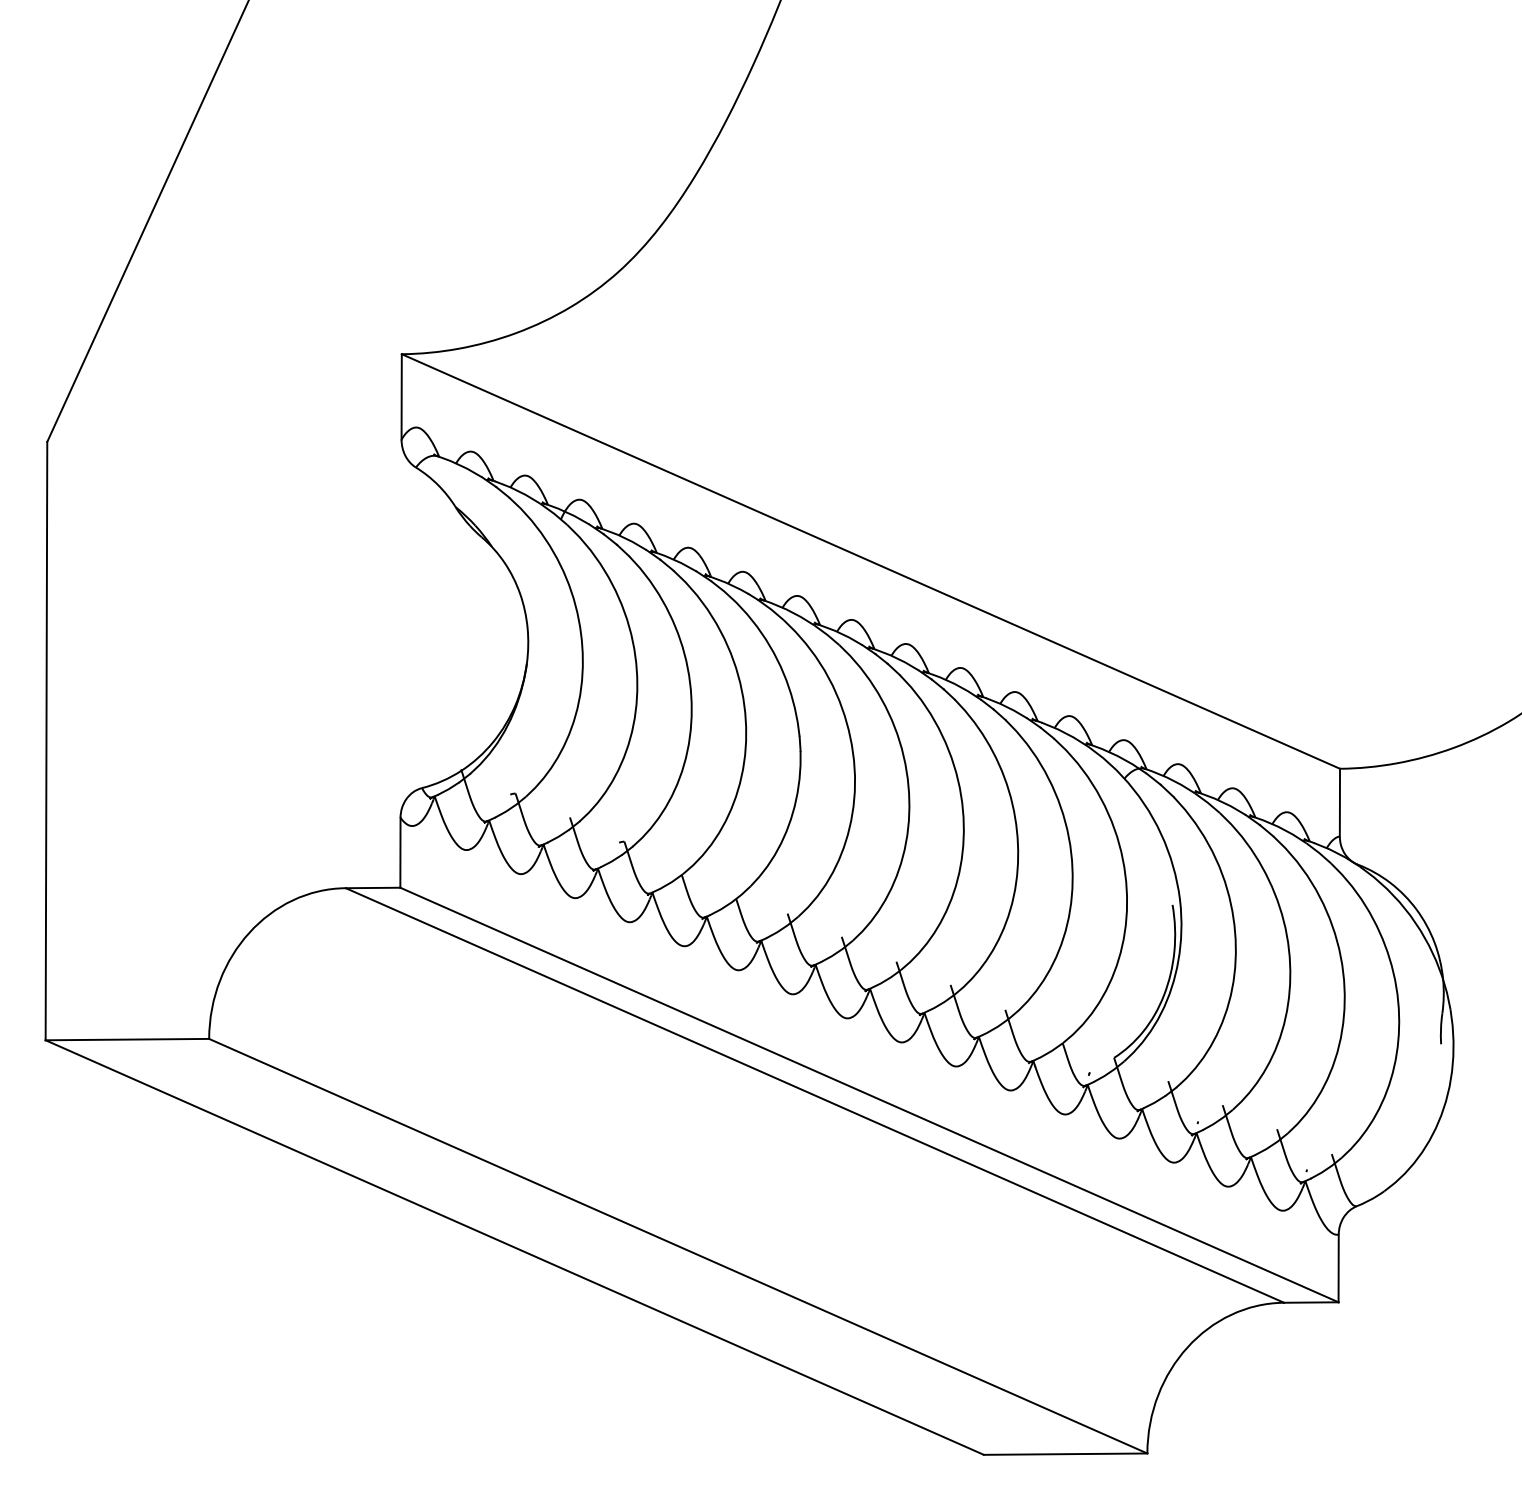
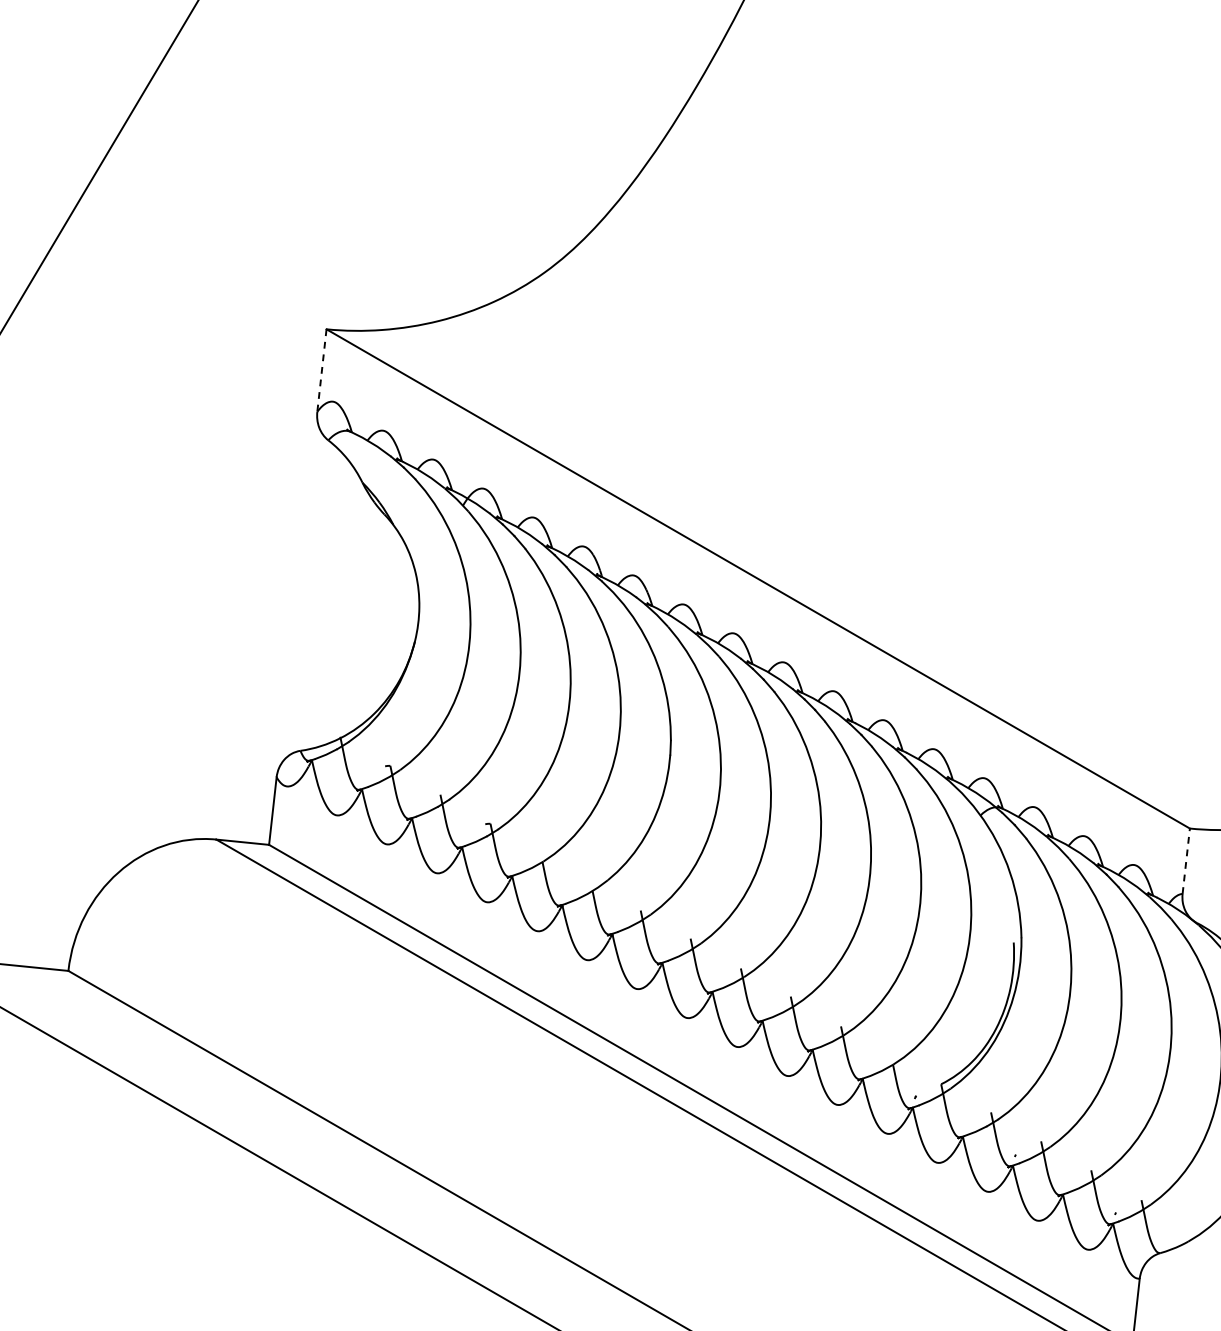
line: (401, 396) -> (321, 370), solid -> dashed
line: (1339, 802) -> (1185, 861), solid -> dashed

